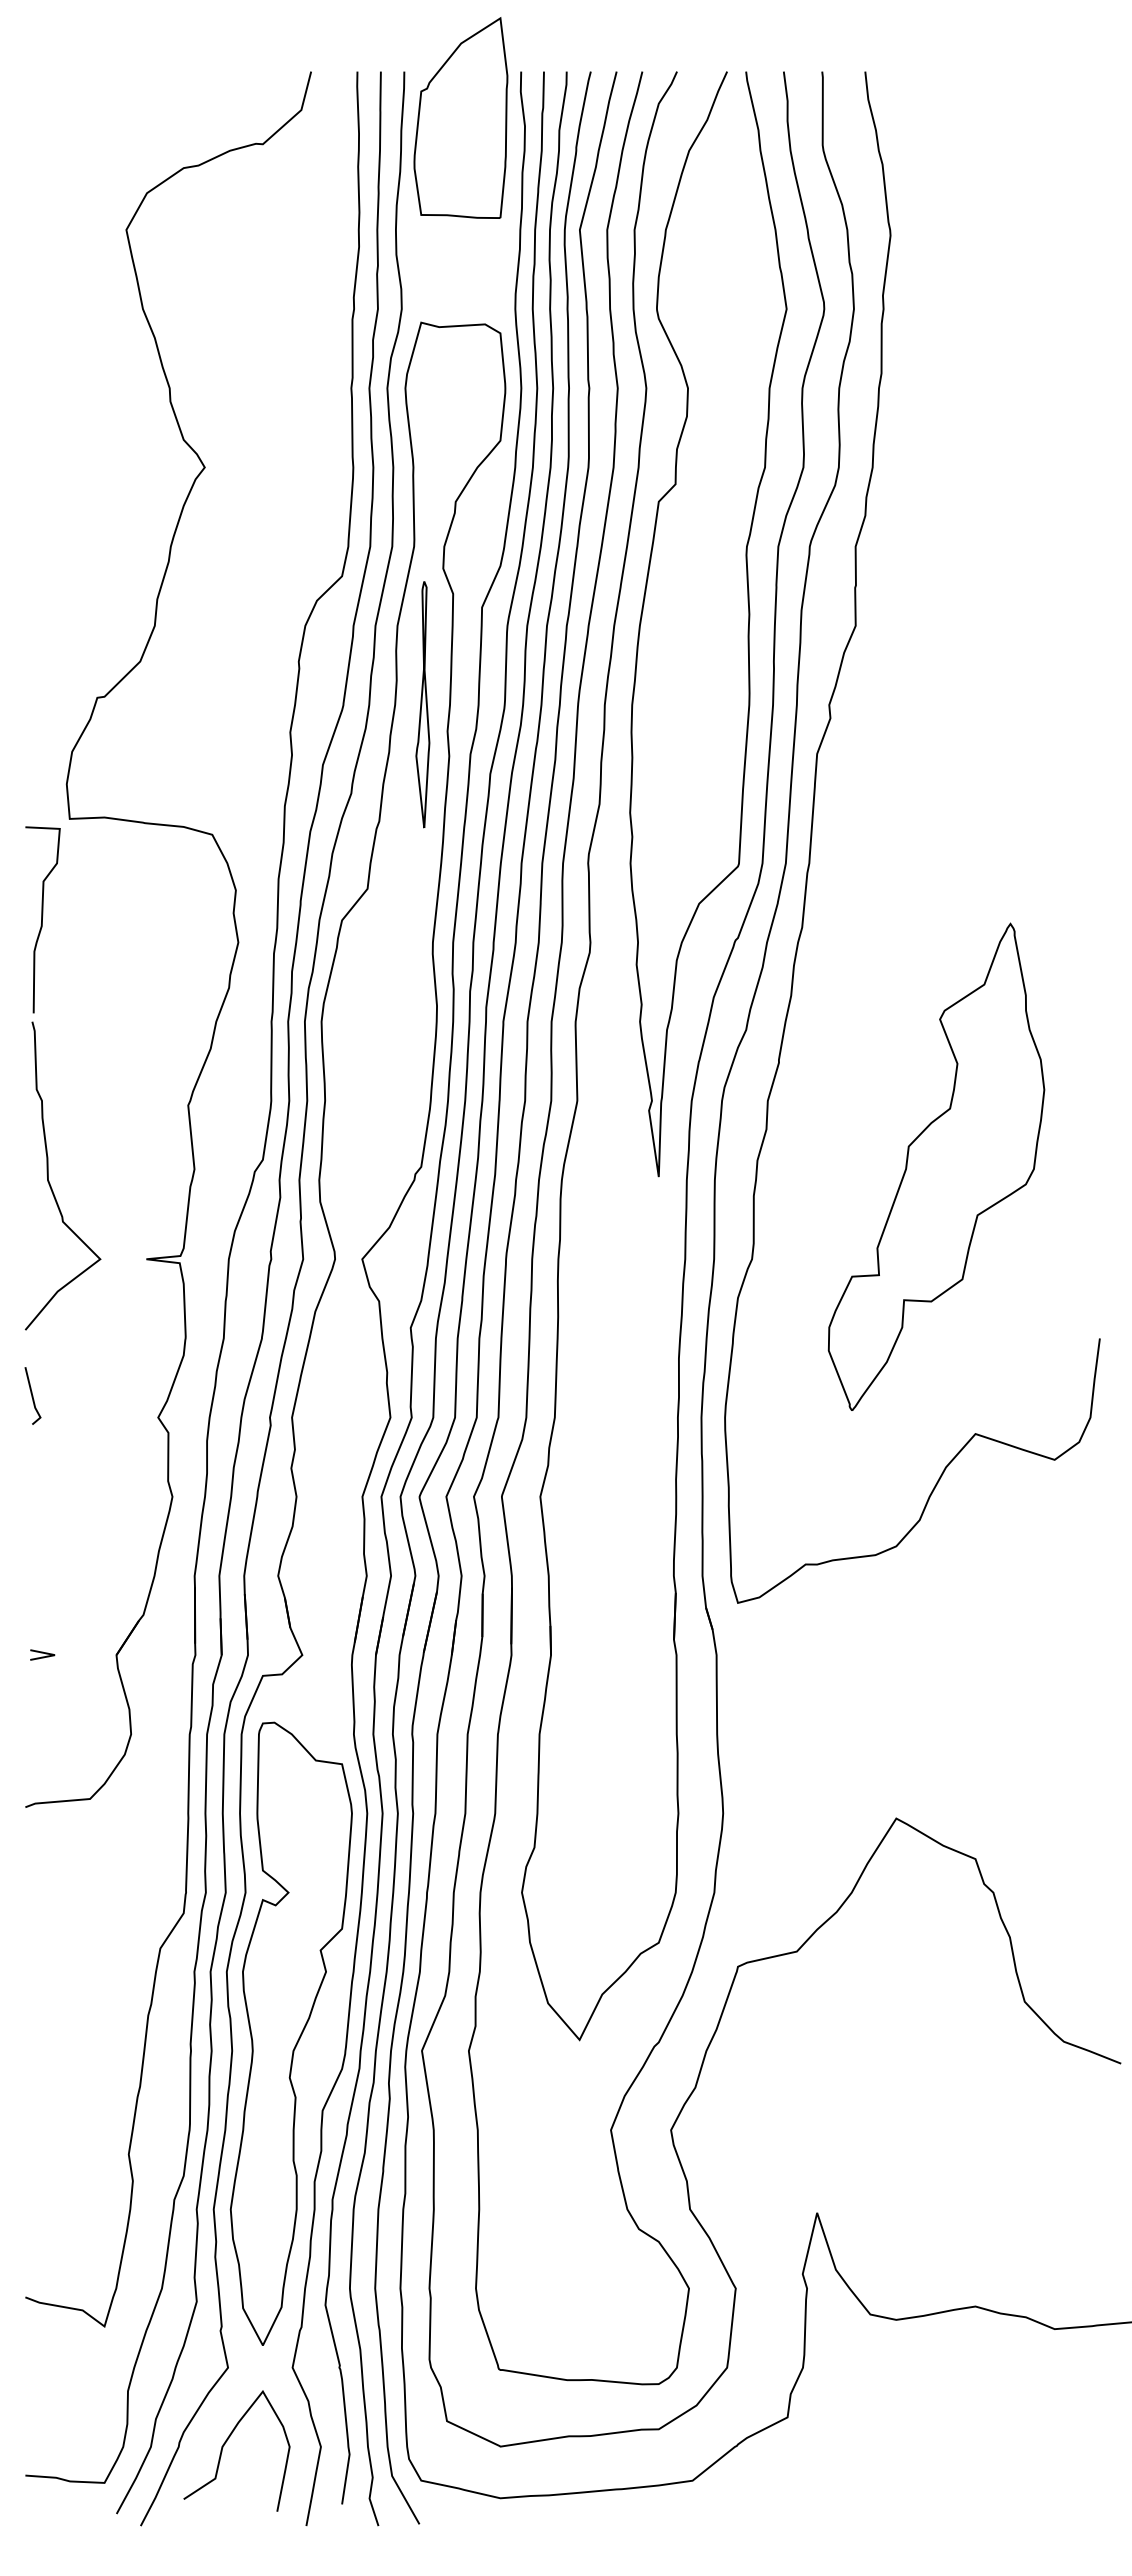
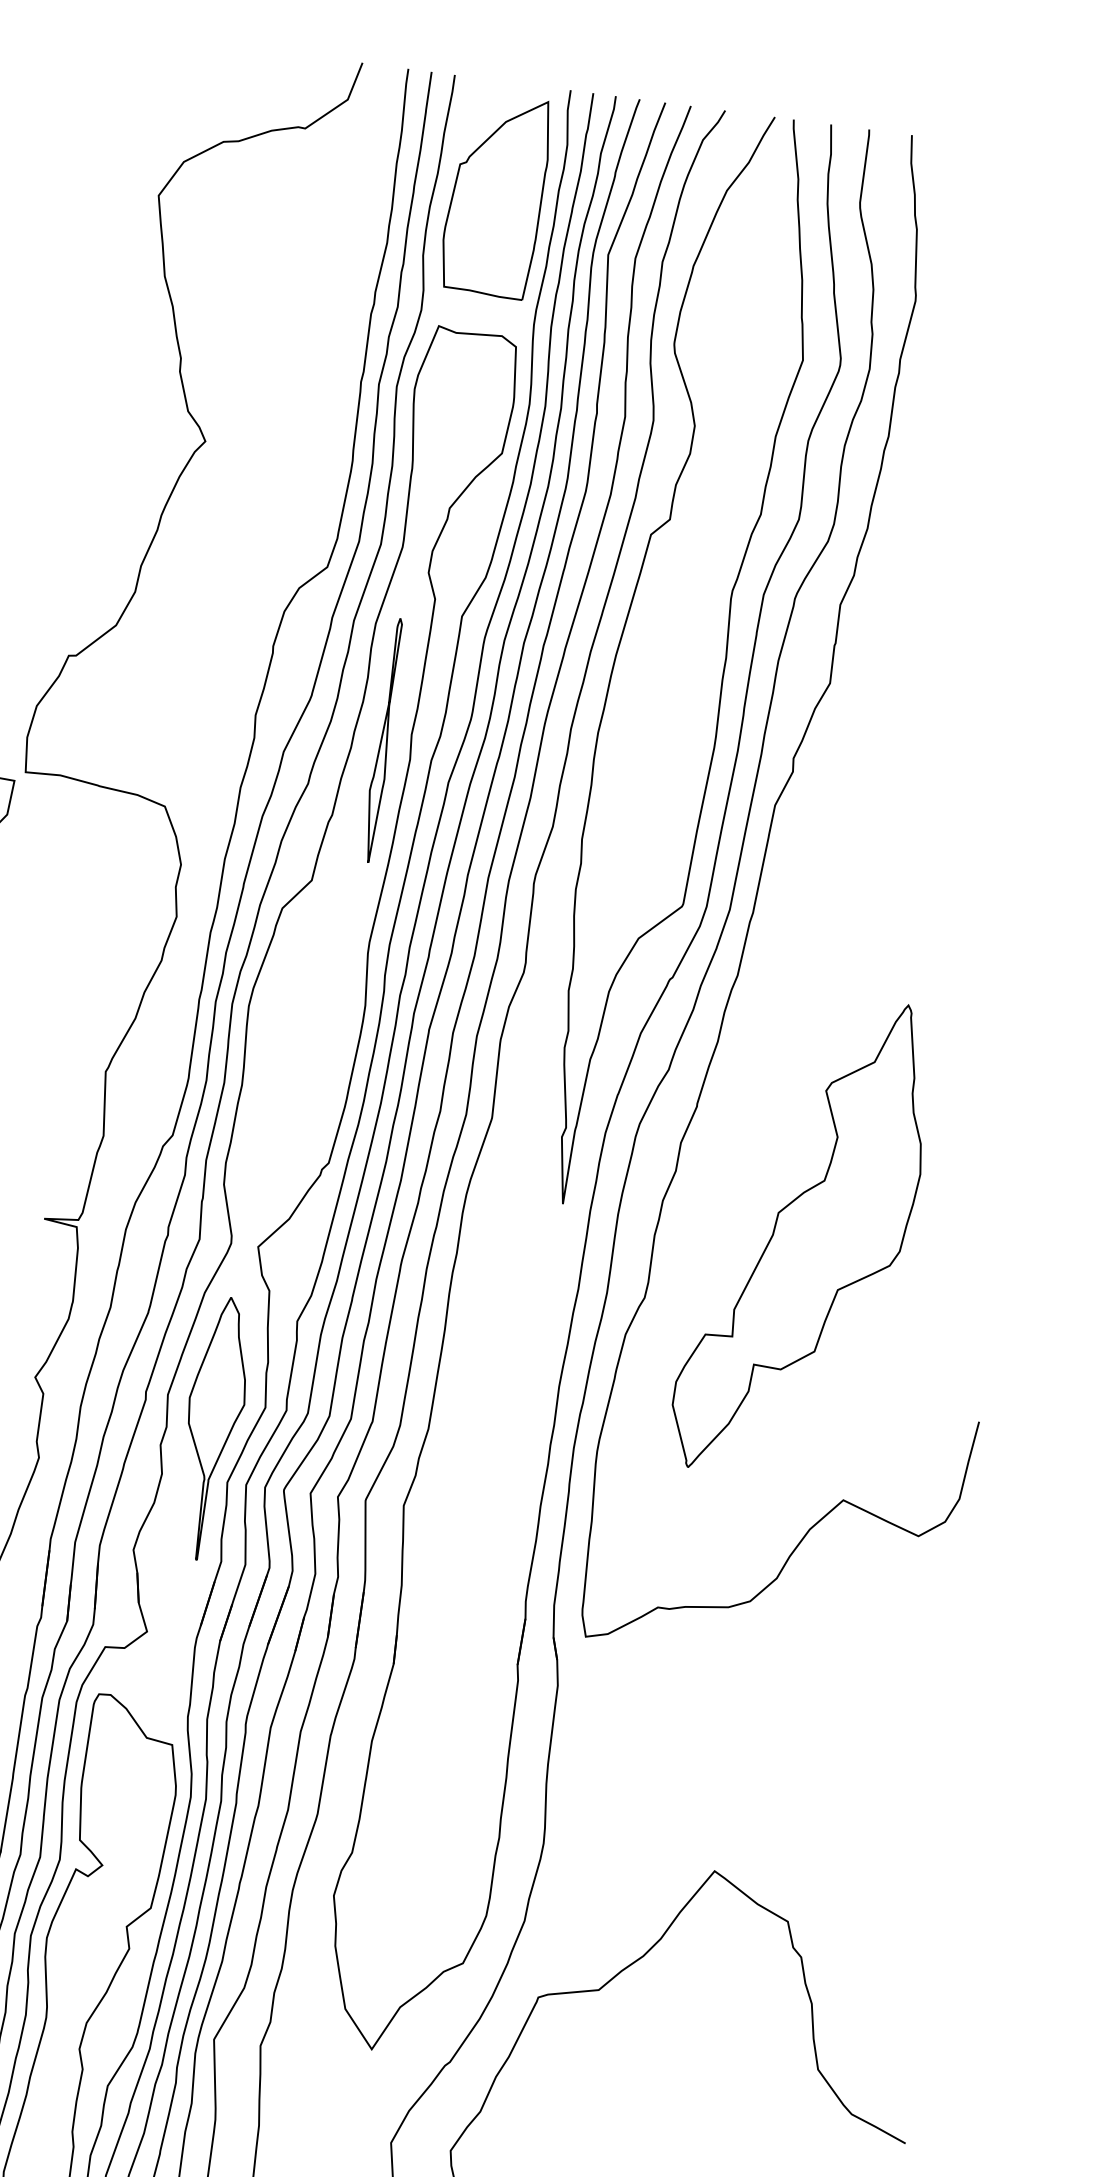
part: (460, 117) -> (495, 195), moved
part: (422, 704) -> (382, 740), moved
part: (936, 1166) -> (803, 1236), moved
part: (341, 1445) -> (213, 1428), added

